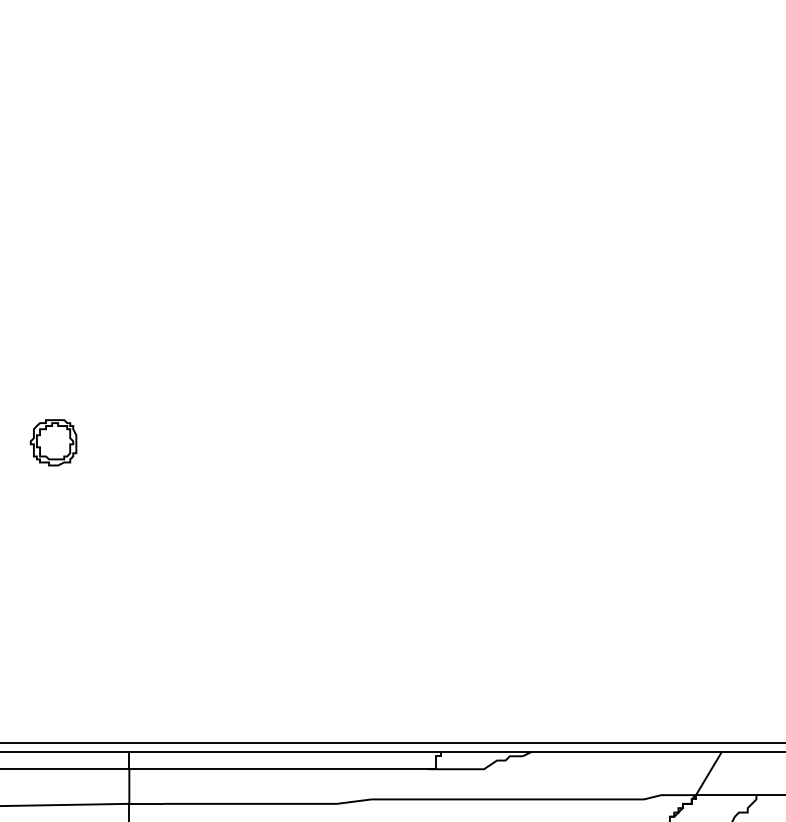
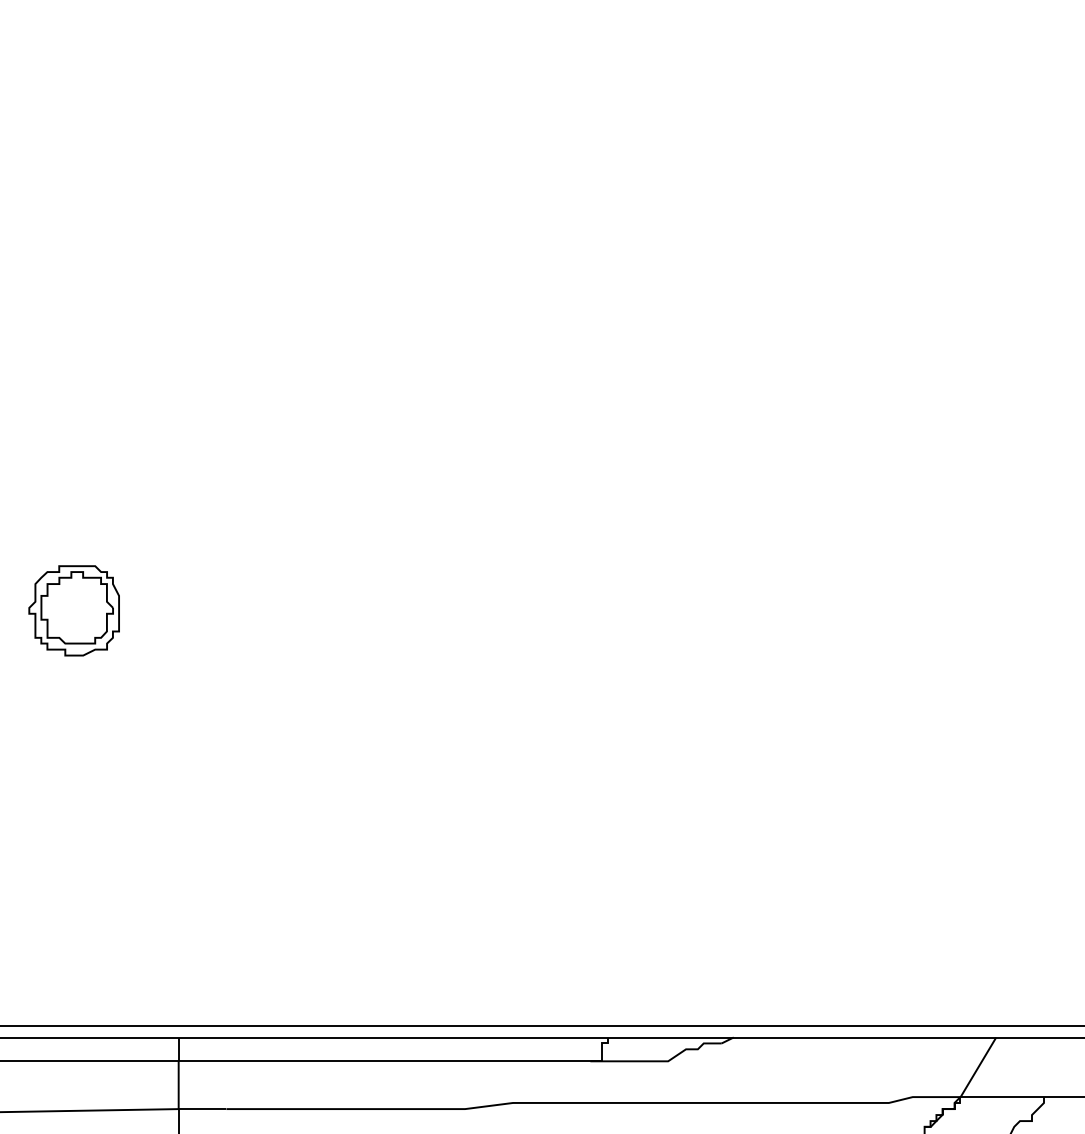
part: (53, 442) -> (73, 610), size x1.43

